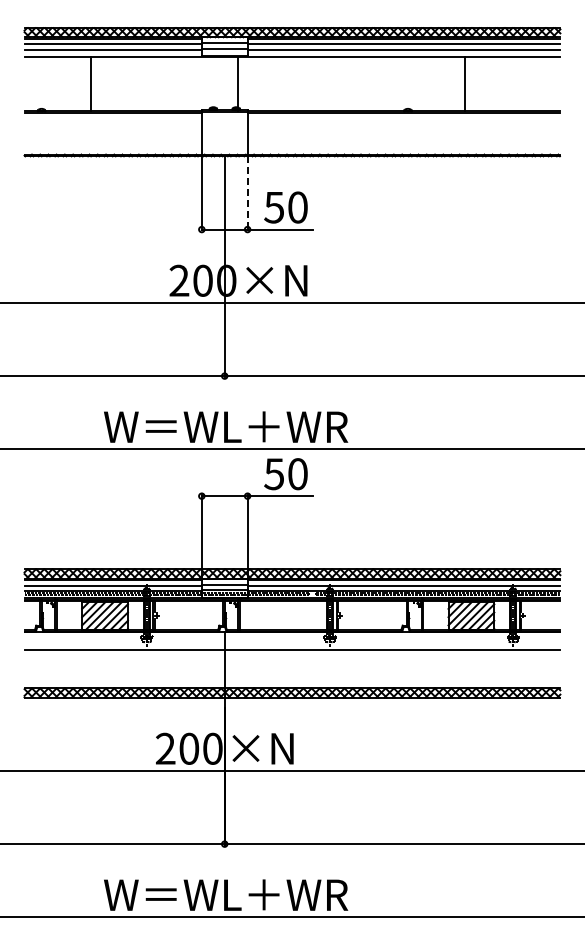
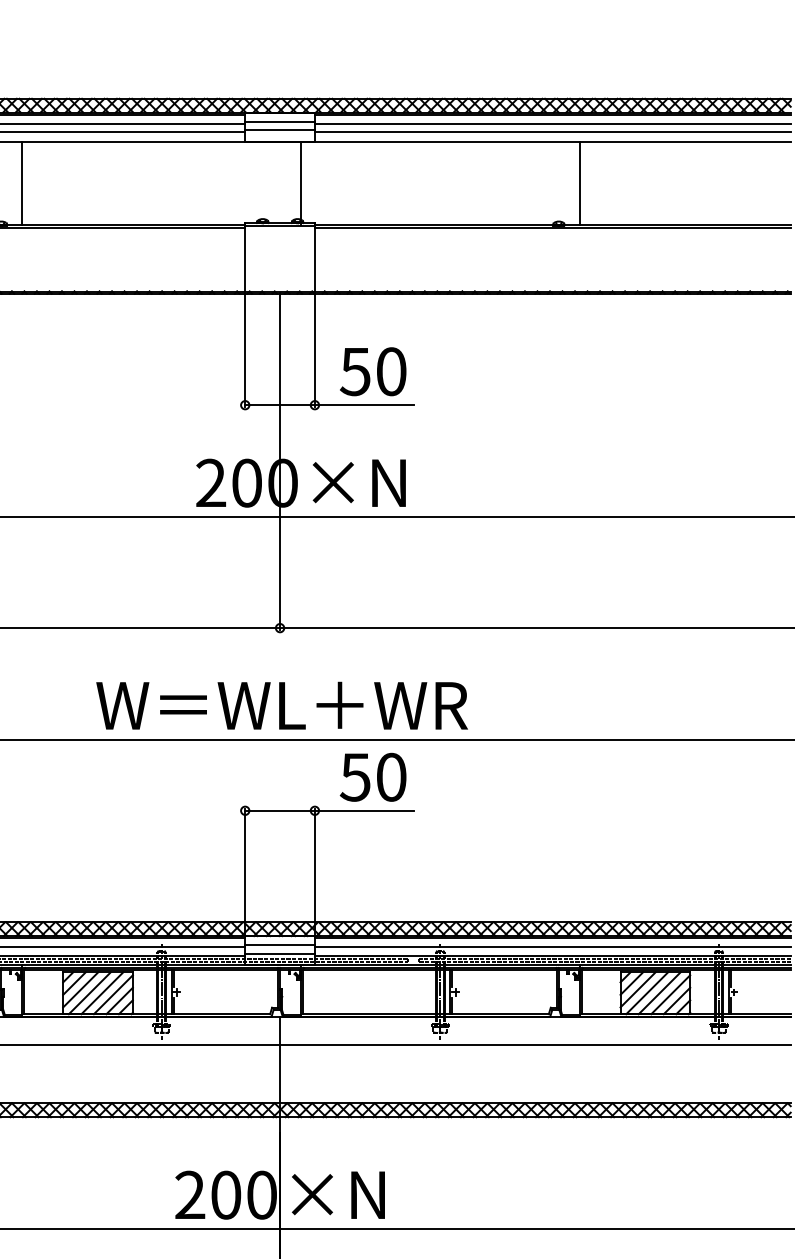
line: (91, 83) -> (22, 182), moved
line: (464, 83) -> (579, 182), moved
line: (247, 193) -> (314, 350), dashed -> solid

